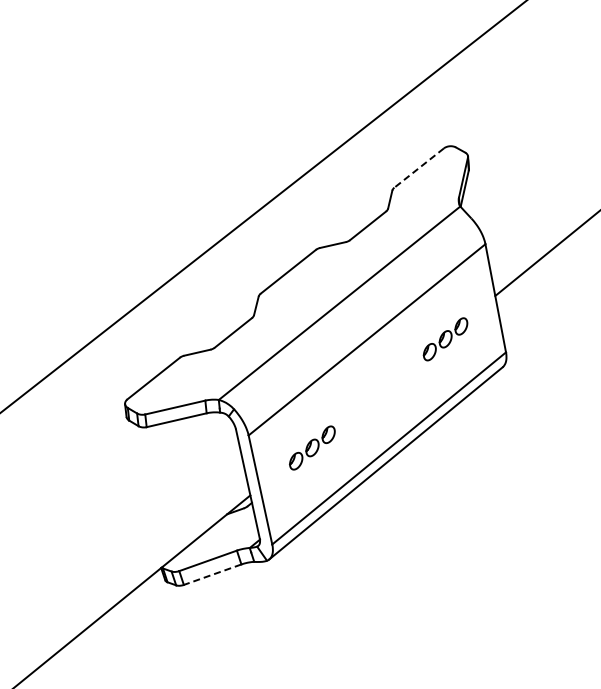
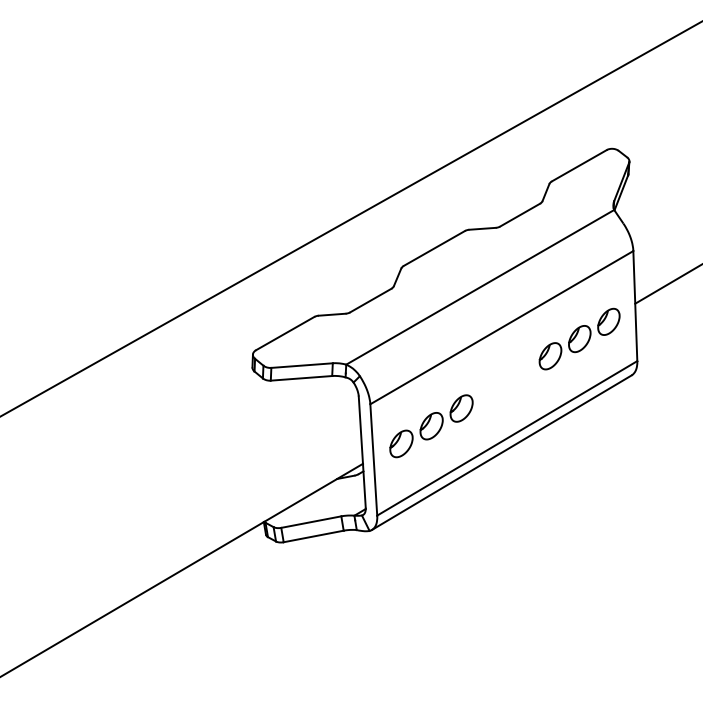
line: (419, 167) -> (579, 165), dashed -> solid
part: (445, 338) -> (579, 338), size x1.67
part: (312, 448) -> (431, 426), size x1.67
line: (212, 574) -> (313, 536), dashed -> solid

